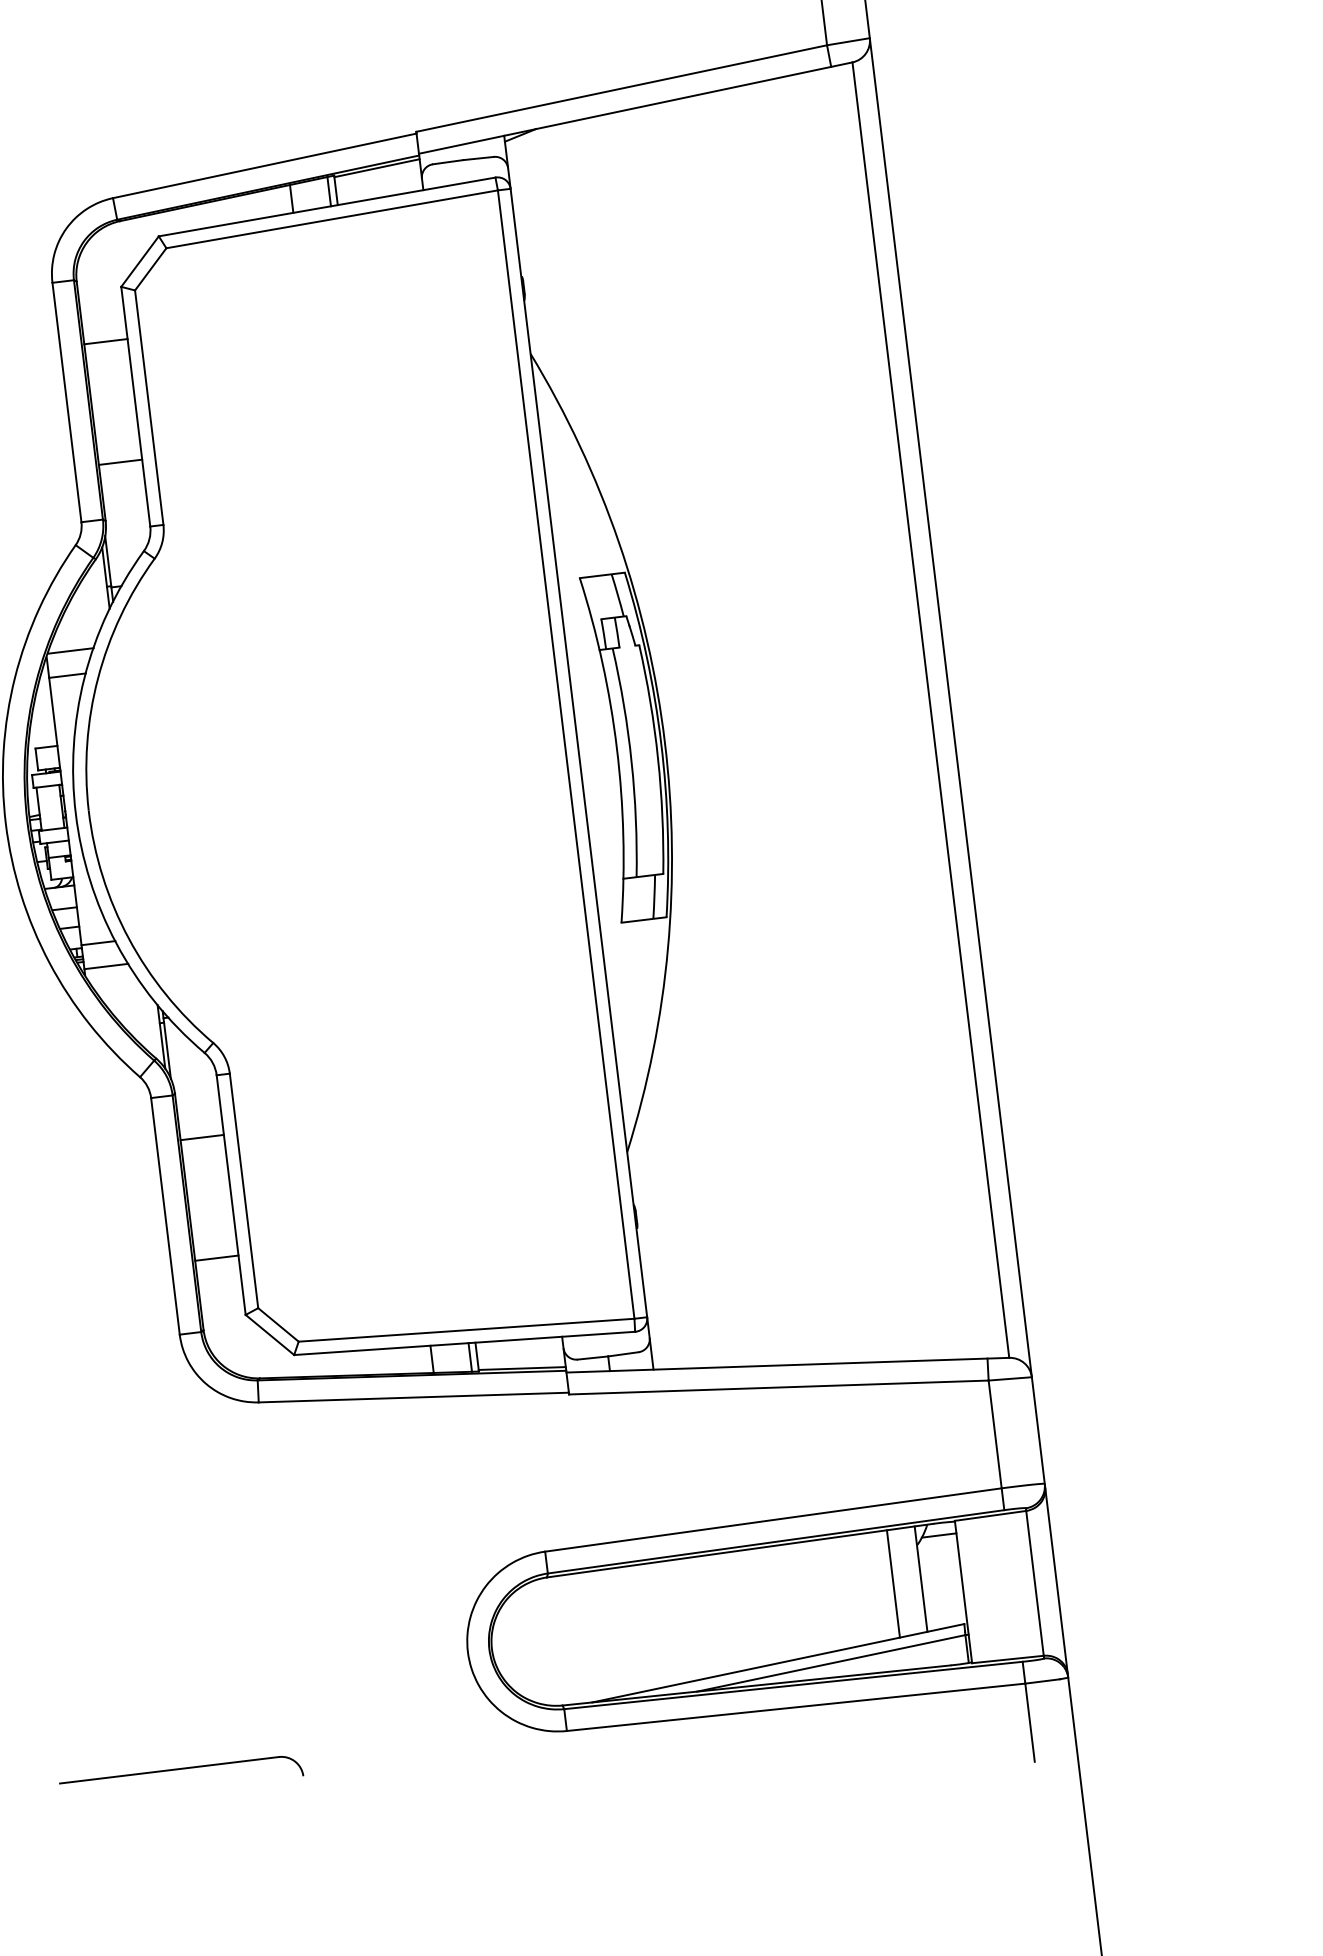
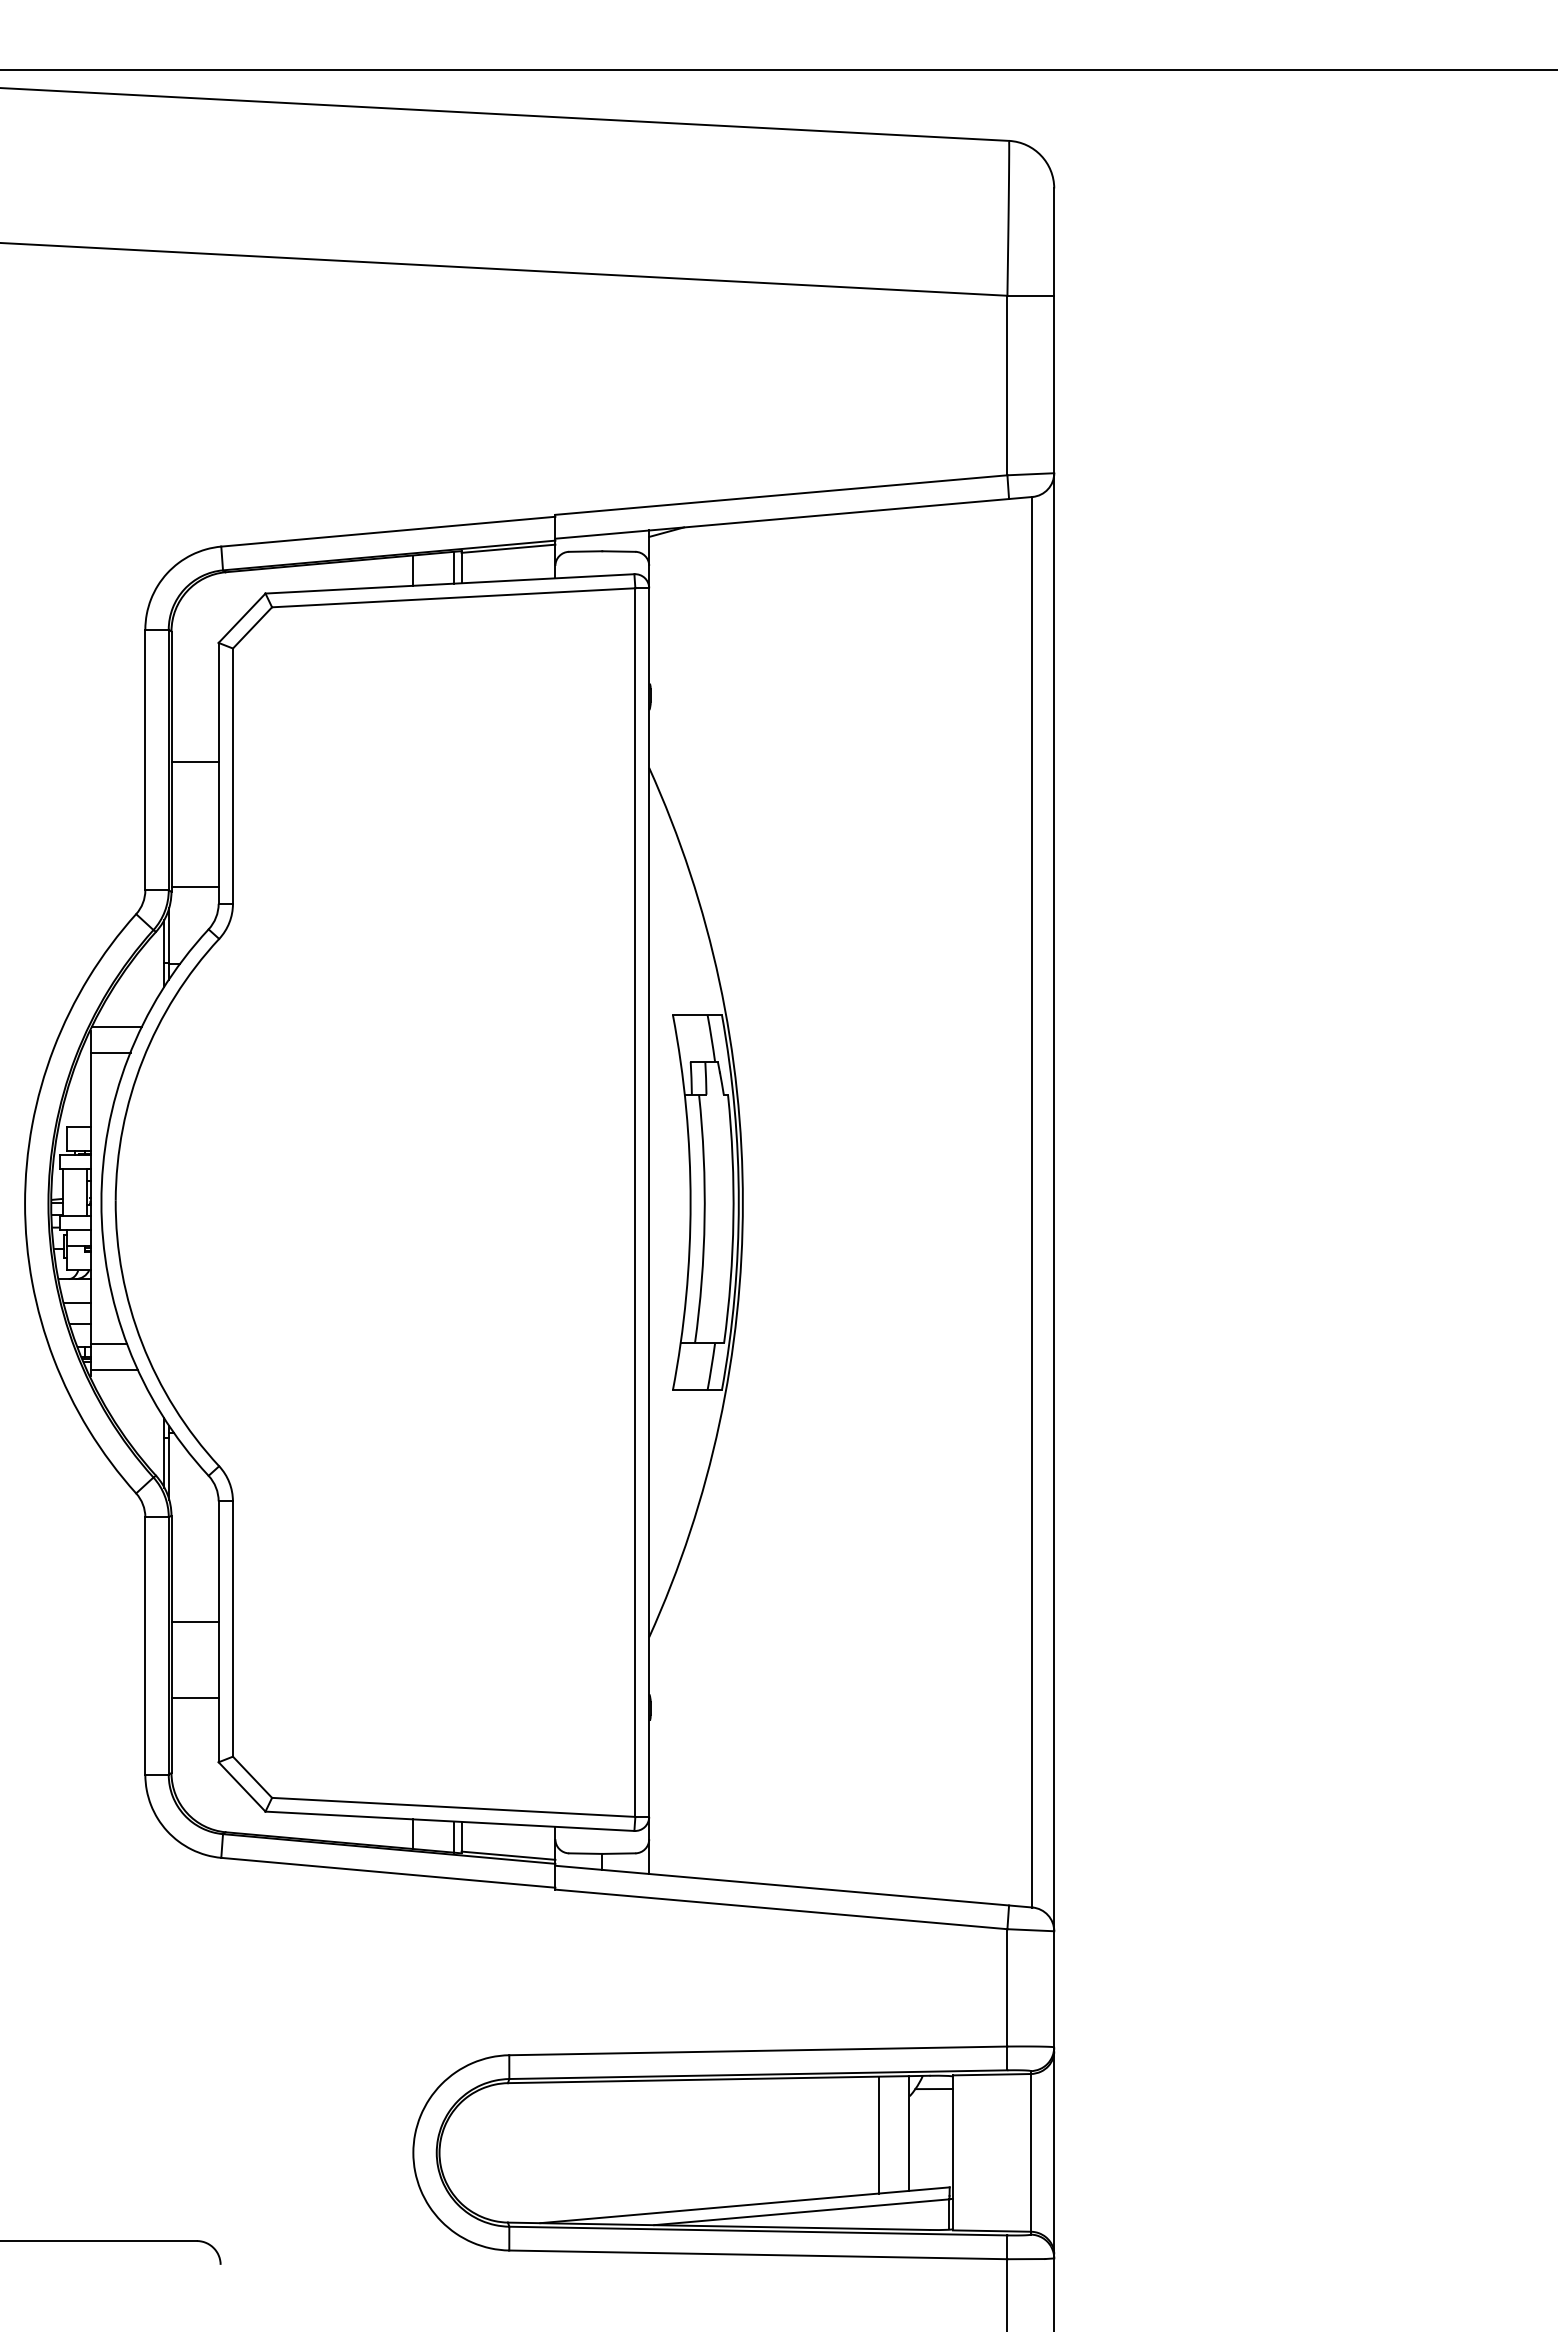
line: (105, 341) -> (194, 761), moved
line: (120, 462) -> (194, 887), moved
line: (201, 1137) -> (194, 1622), moved

